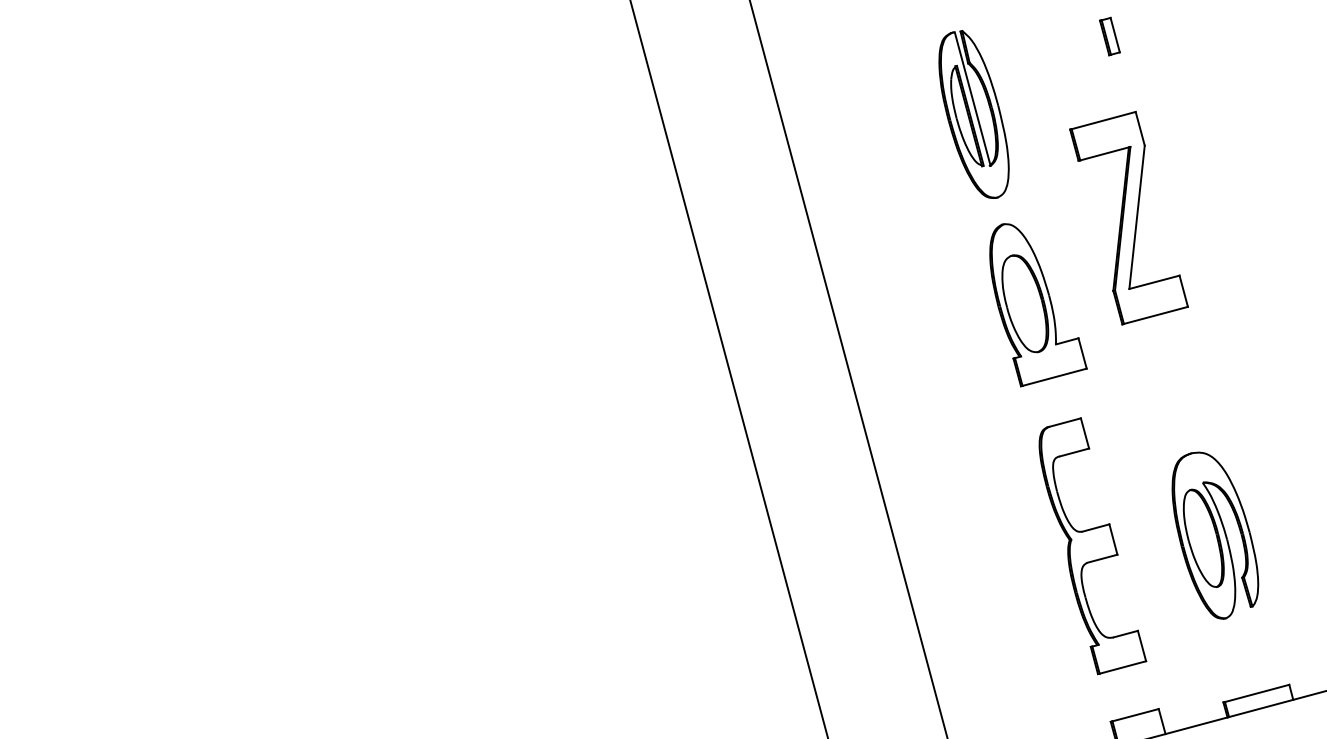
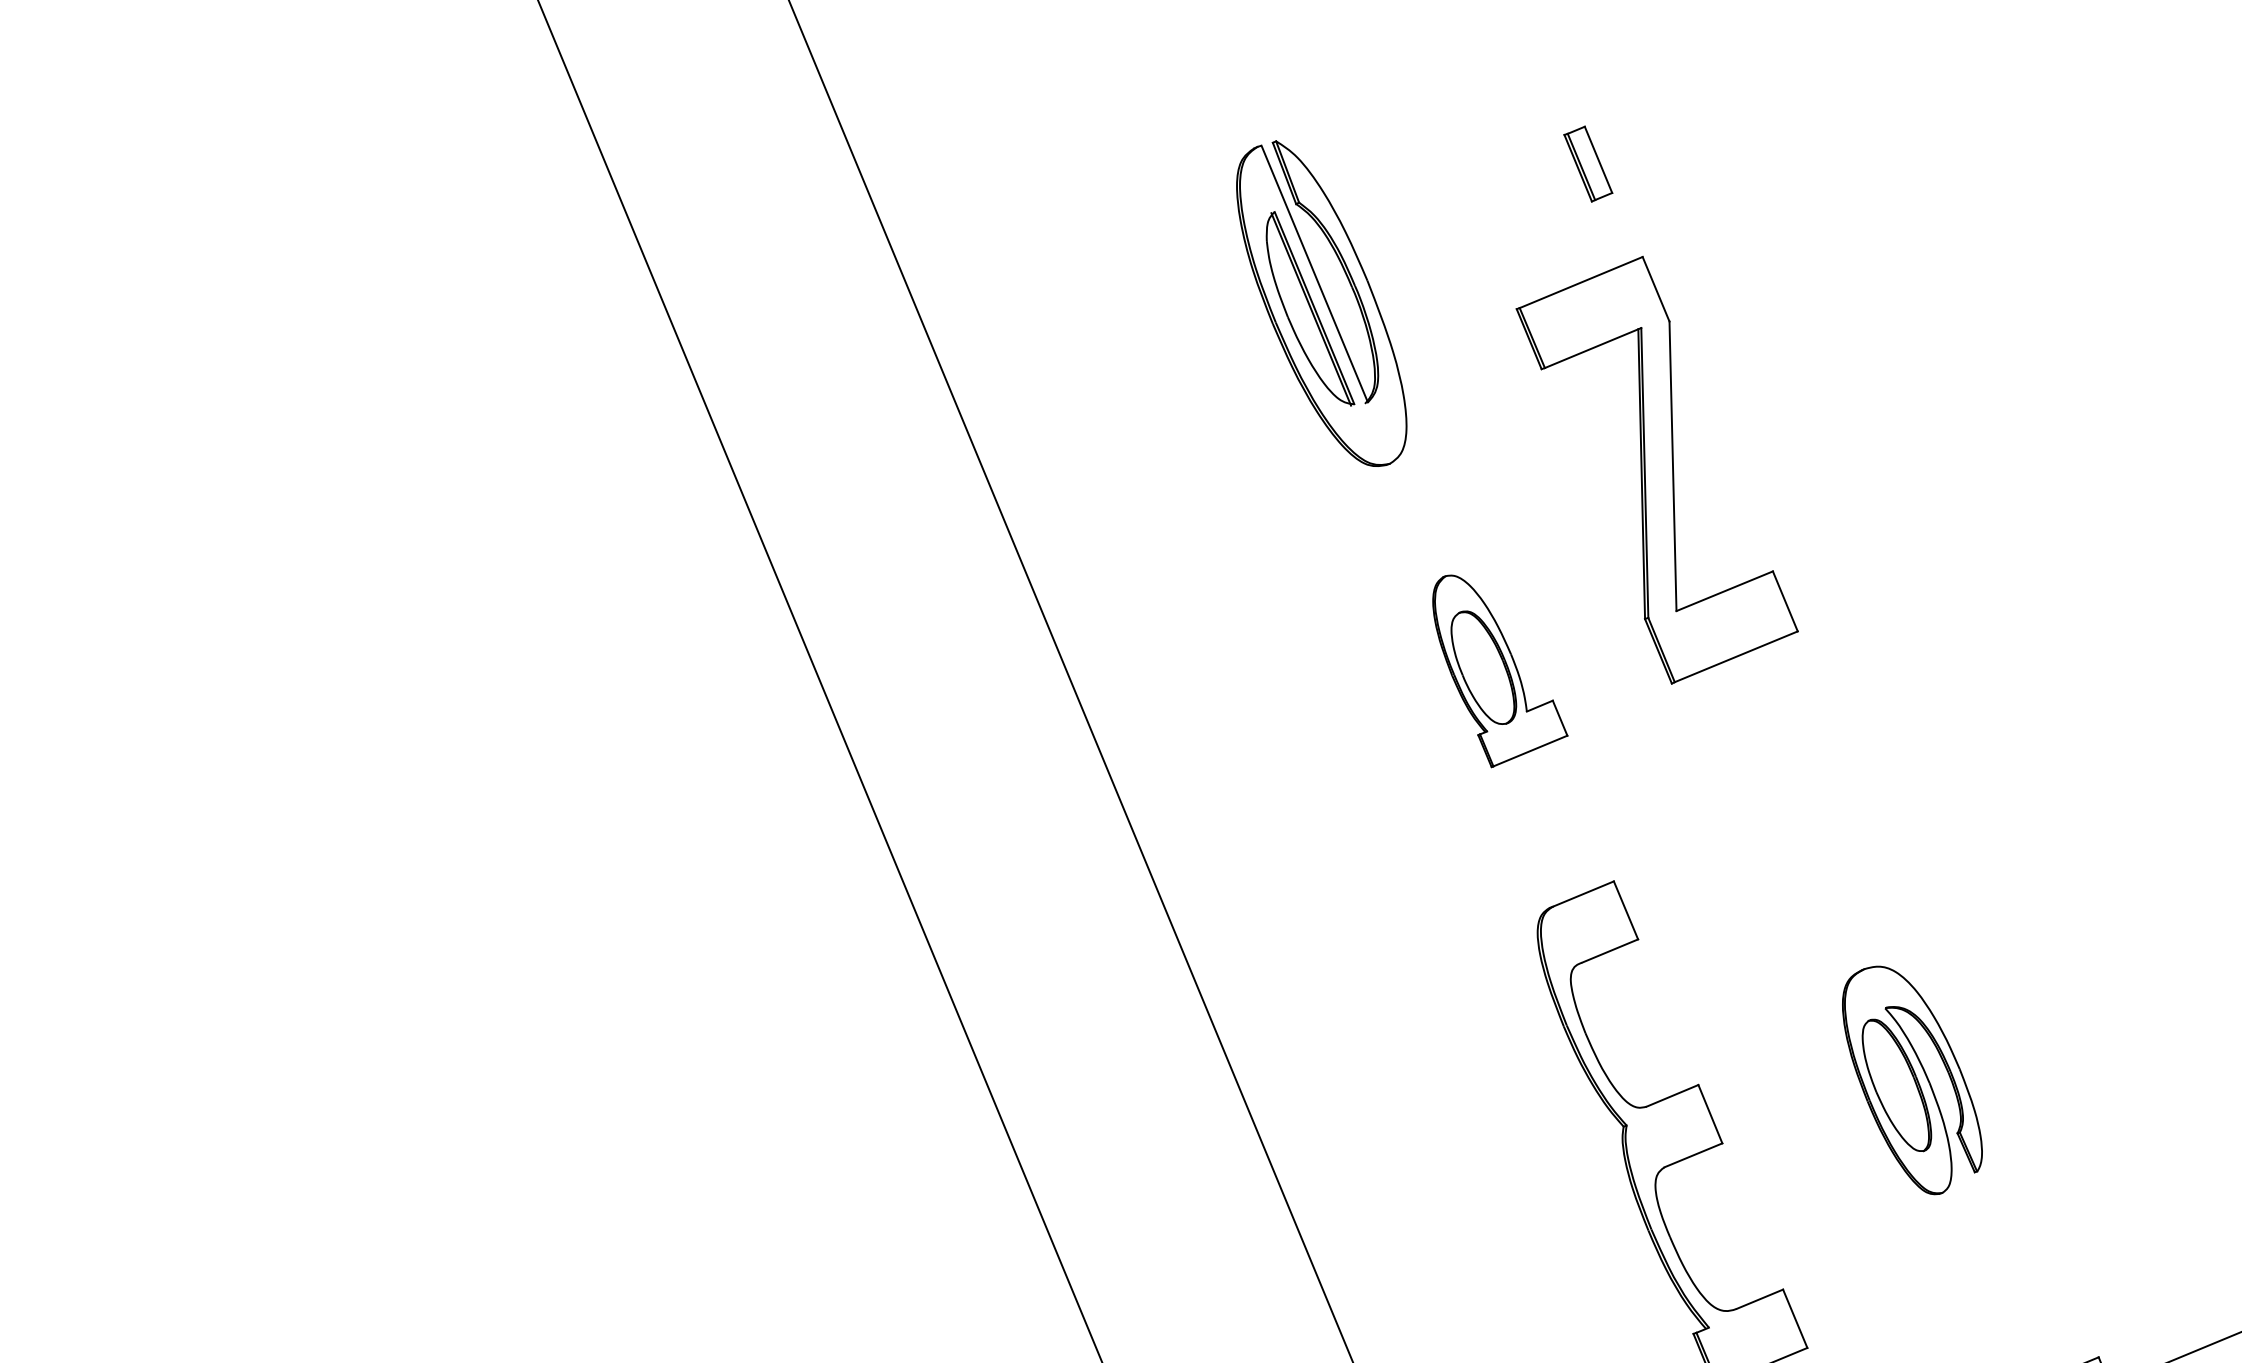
part: (1109, 36) -> (1587, 164), moved
part: (1038, 305) -> (1499, 667), size x0.6
part: (1215, 535) -> (1912, 1079), size x0.7

